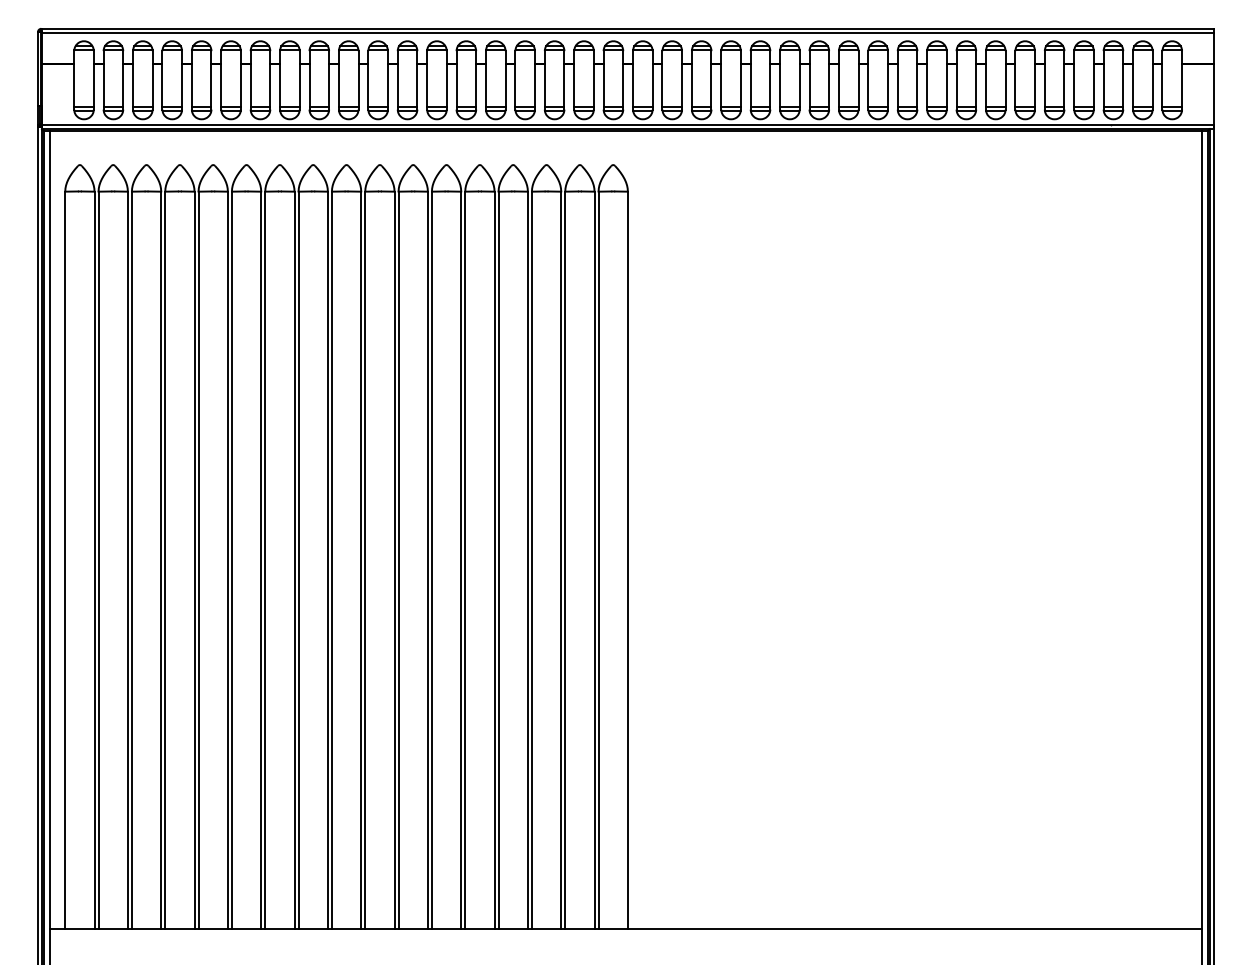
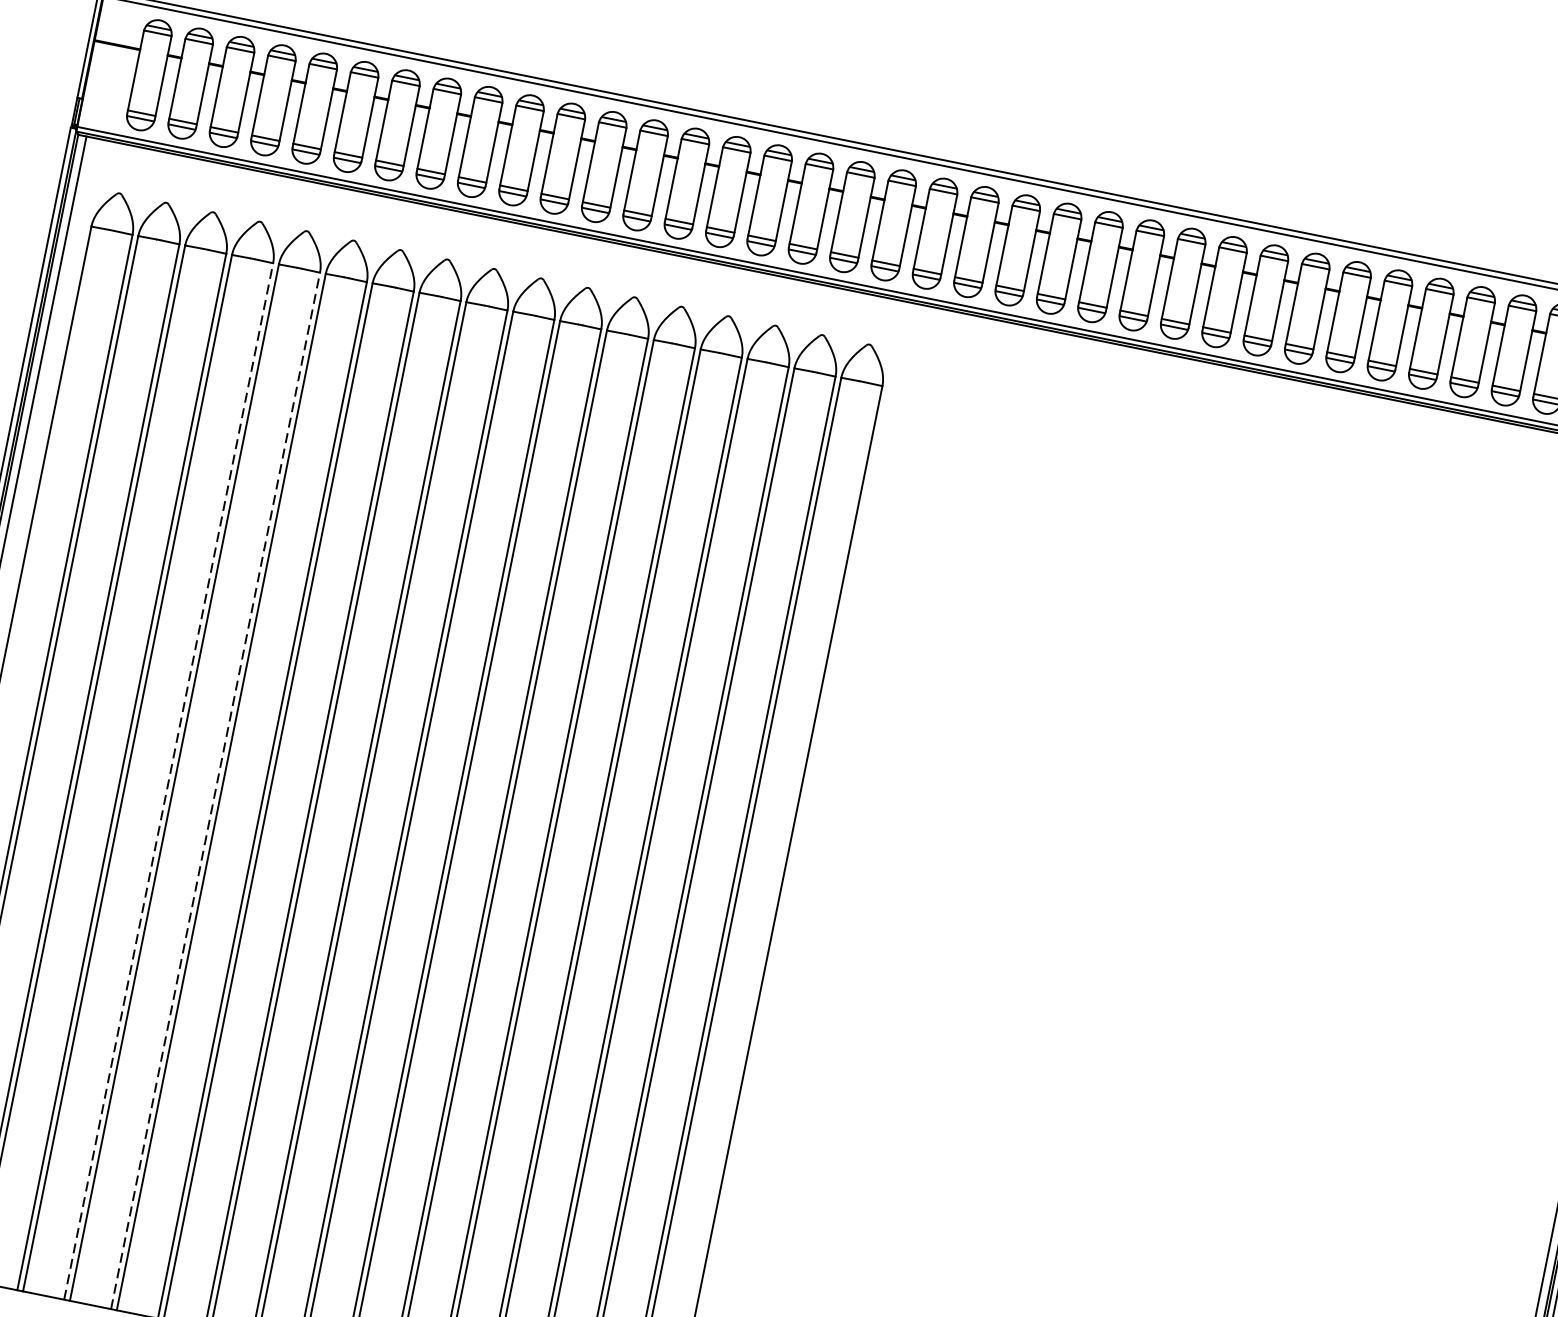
line: (194, 560) -> (168, 781), solid -> dashed
line: (227, 560) -> (214, 791), solid -> dashed

